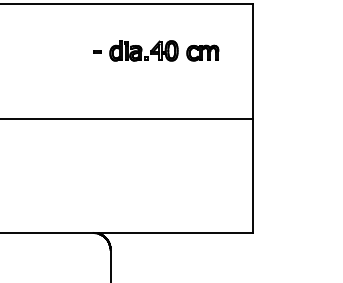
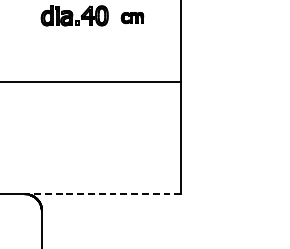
part: (97, 51) -> (29, 16), removed
part: (202, 52) -> (132, 17), size x0.7
line: (172, 232) -> (102, 193), solid -> dashed

